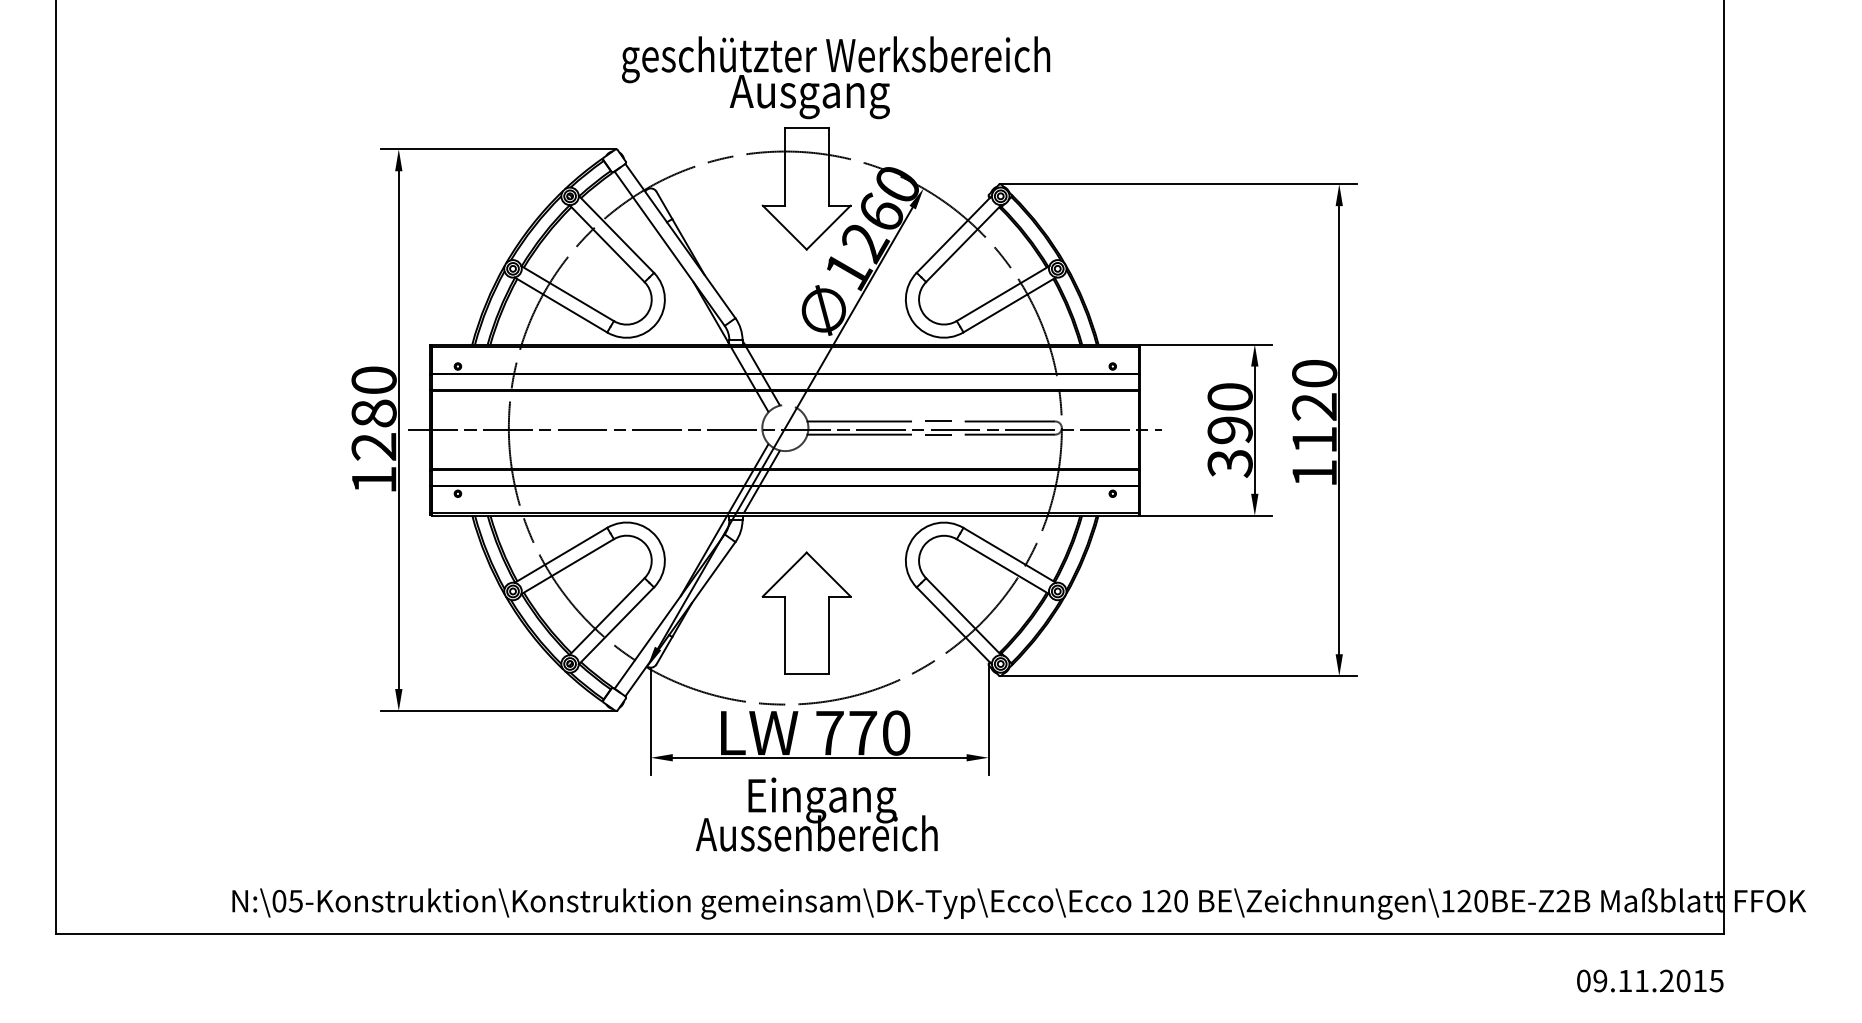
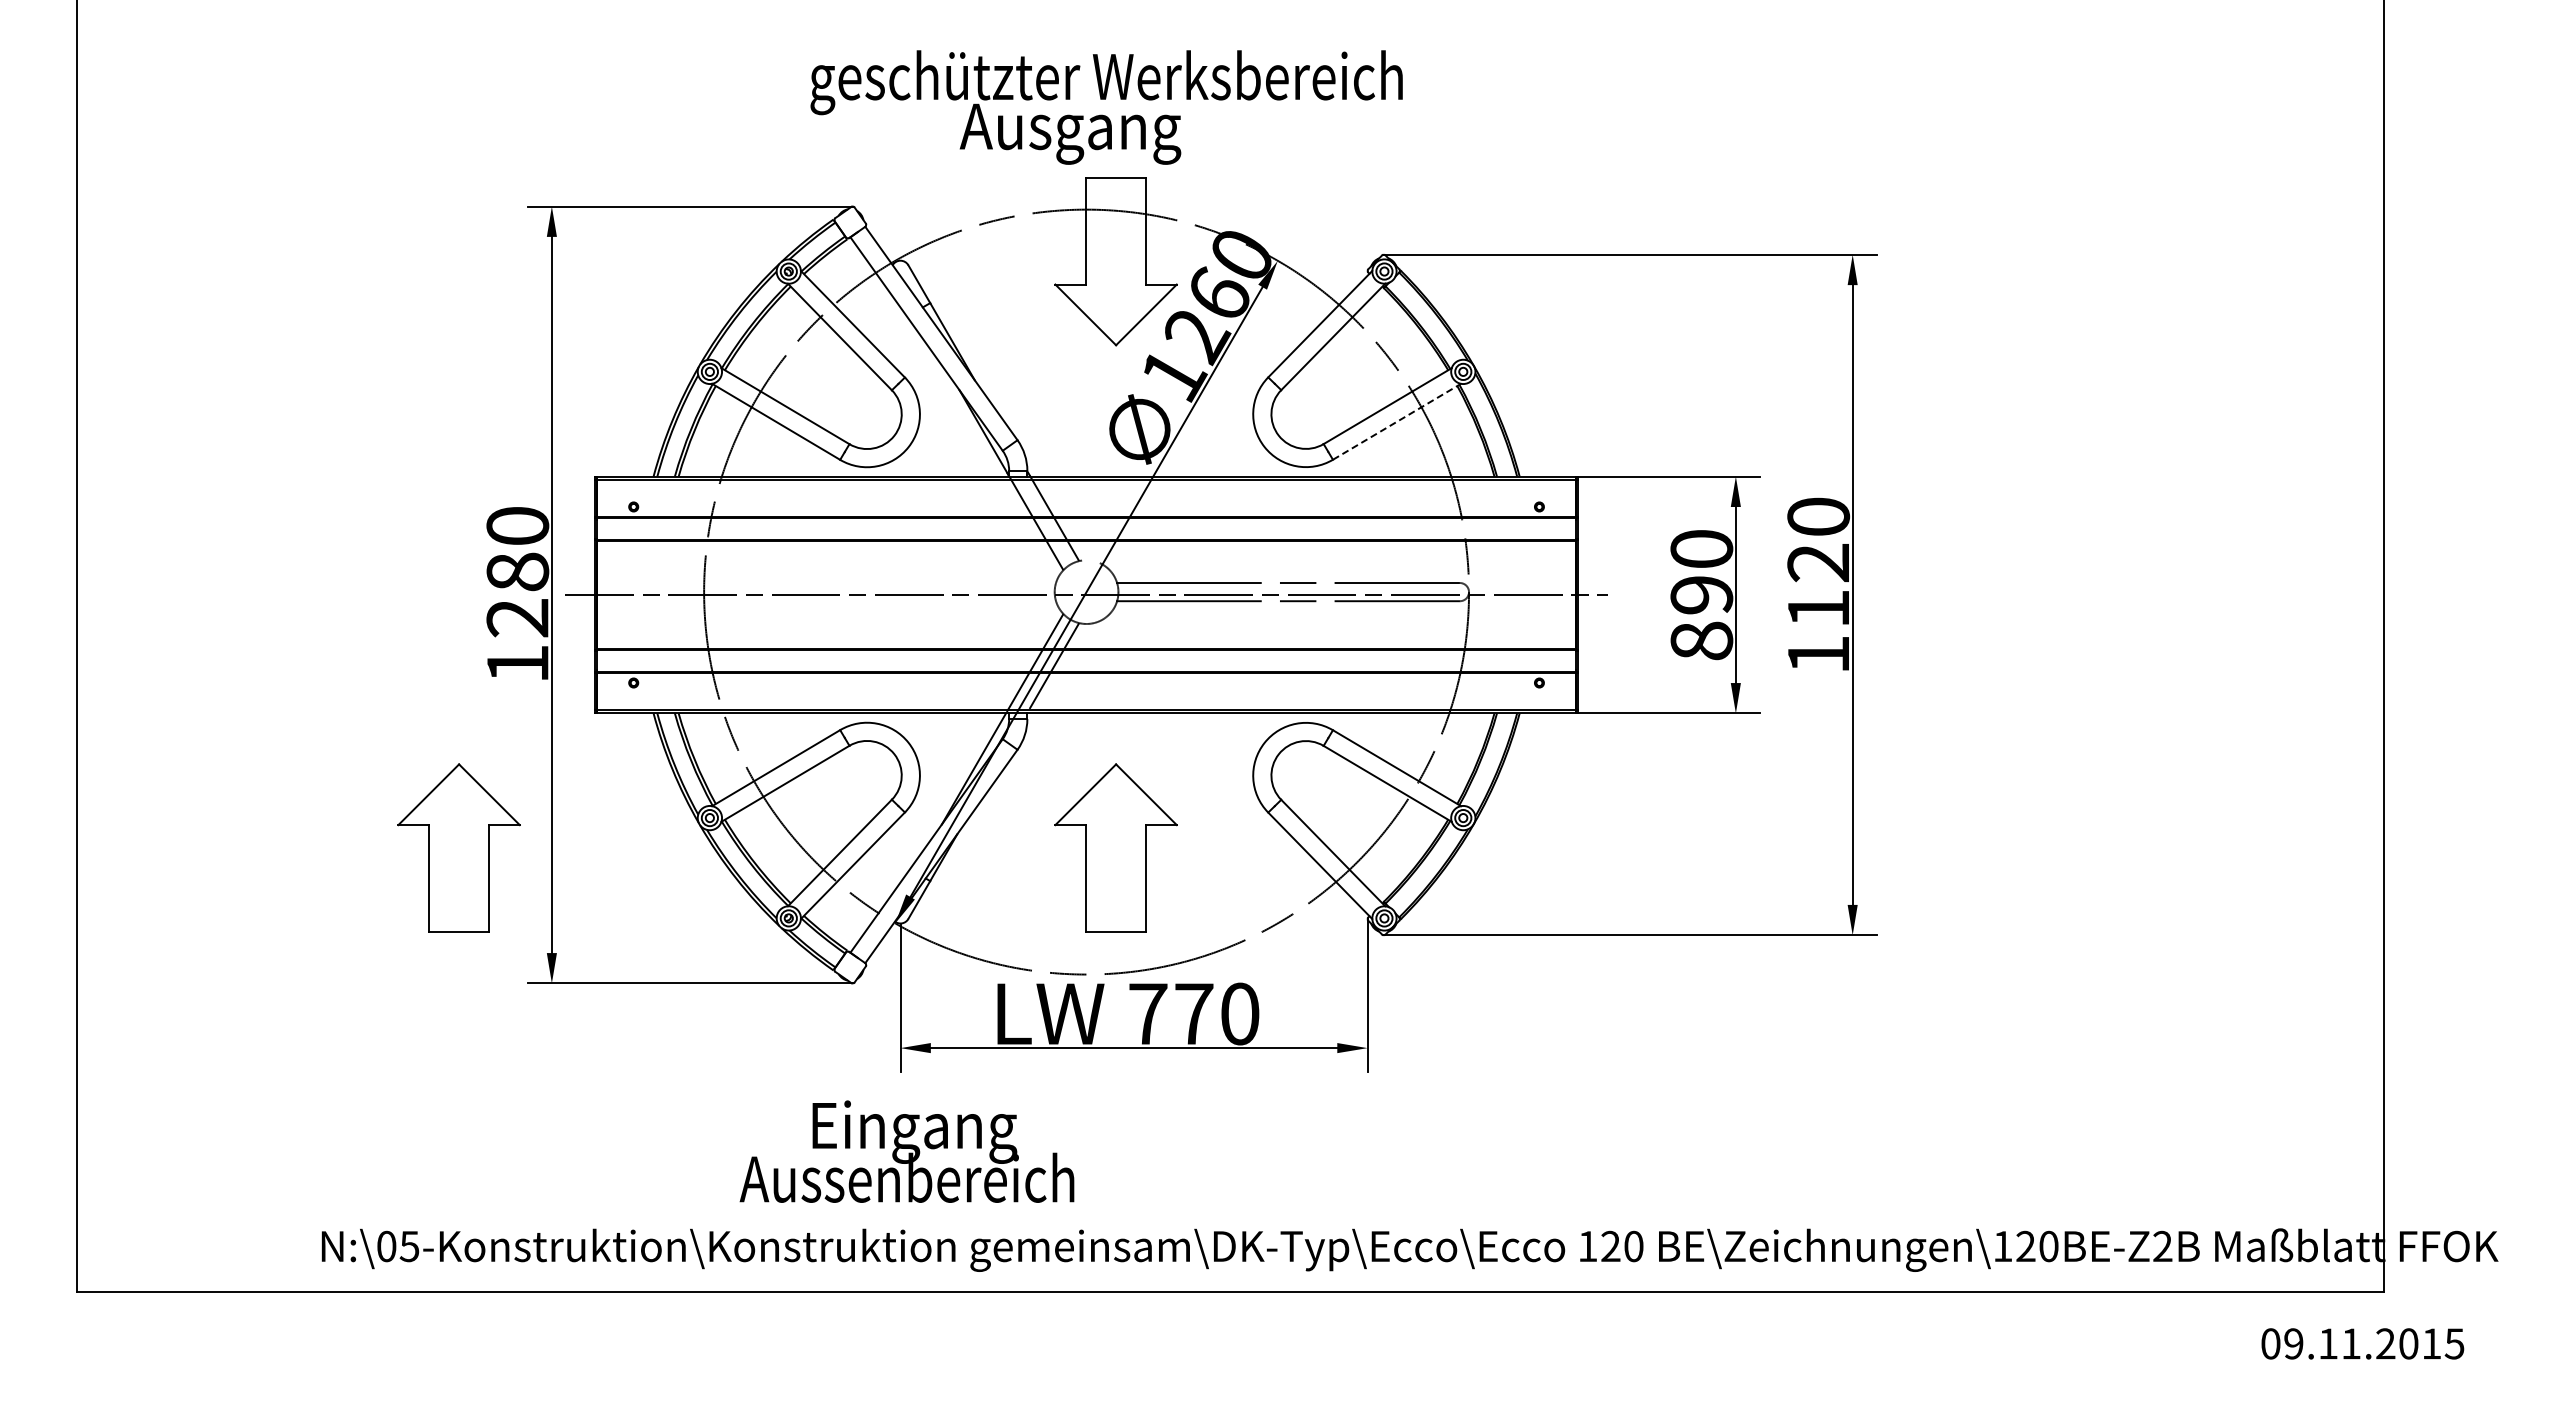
text: (835, 77) -> (1106, 107), moved
line: (1010, 304) -> (1397, 421), solid -> dashed
text: (1229, 463) -> (1701, 641), 390 -> 890
part: (331, 612) -> (458, 847), added
text: (816, 814) -> (906, 1151), moved
text: (1650, 980) -> (2362, 1343), moved

